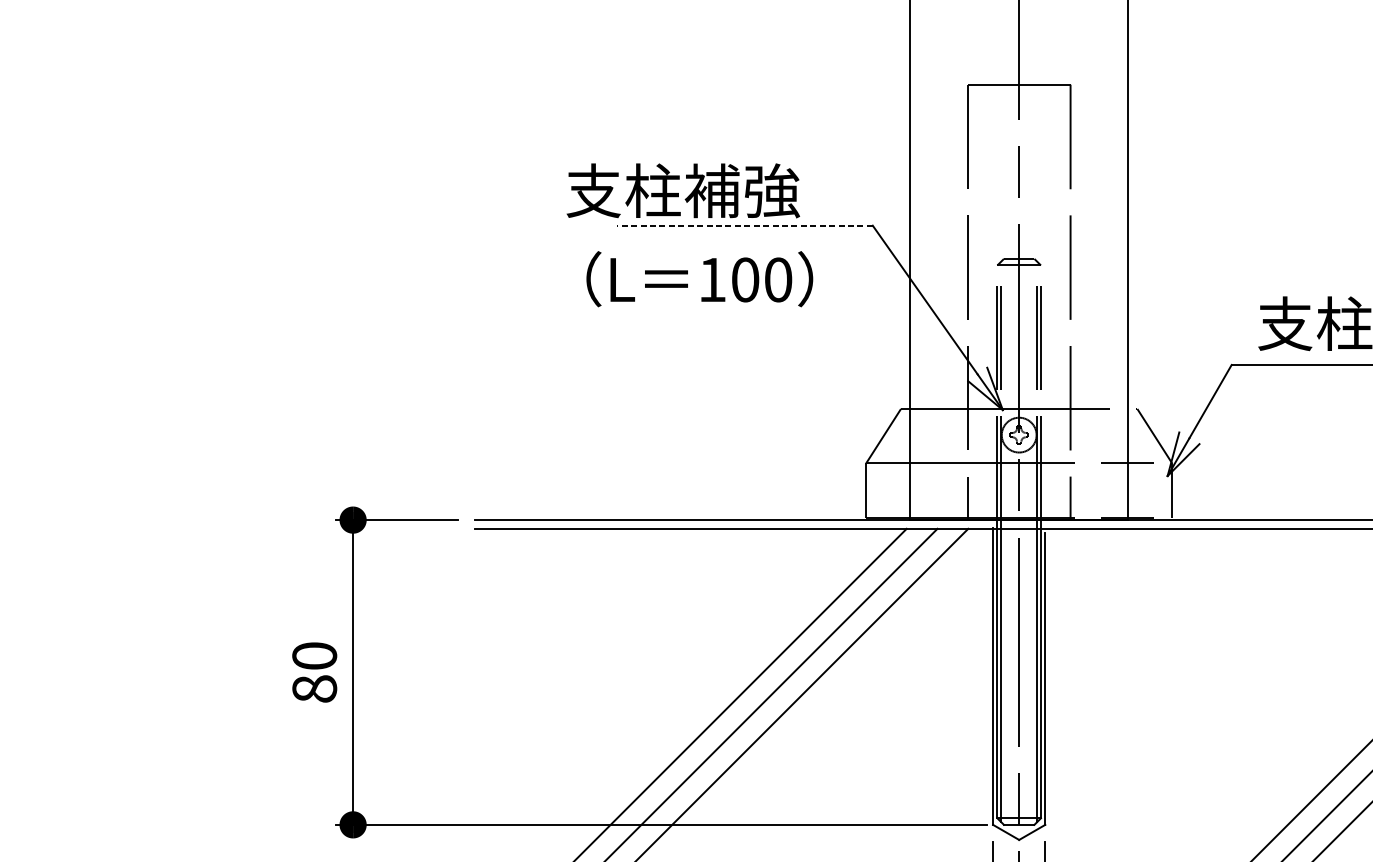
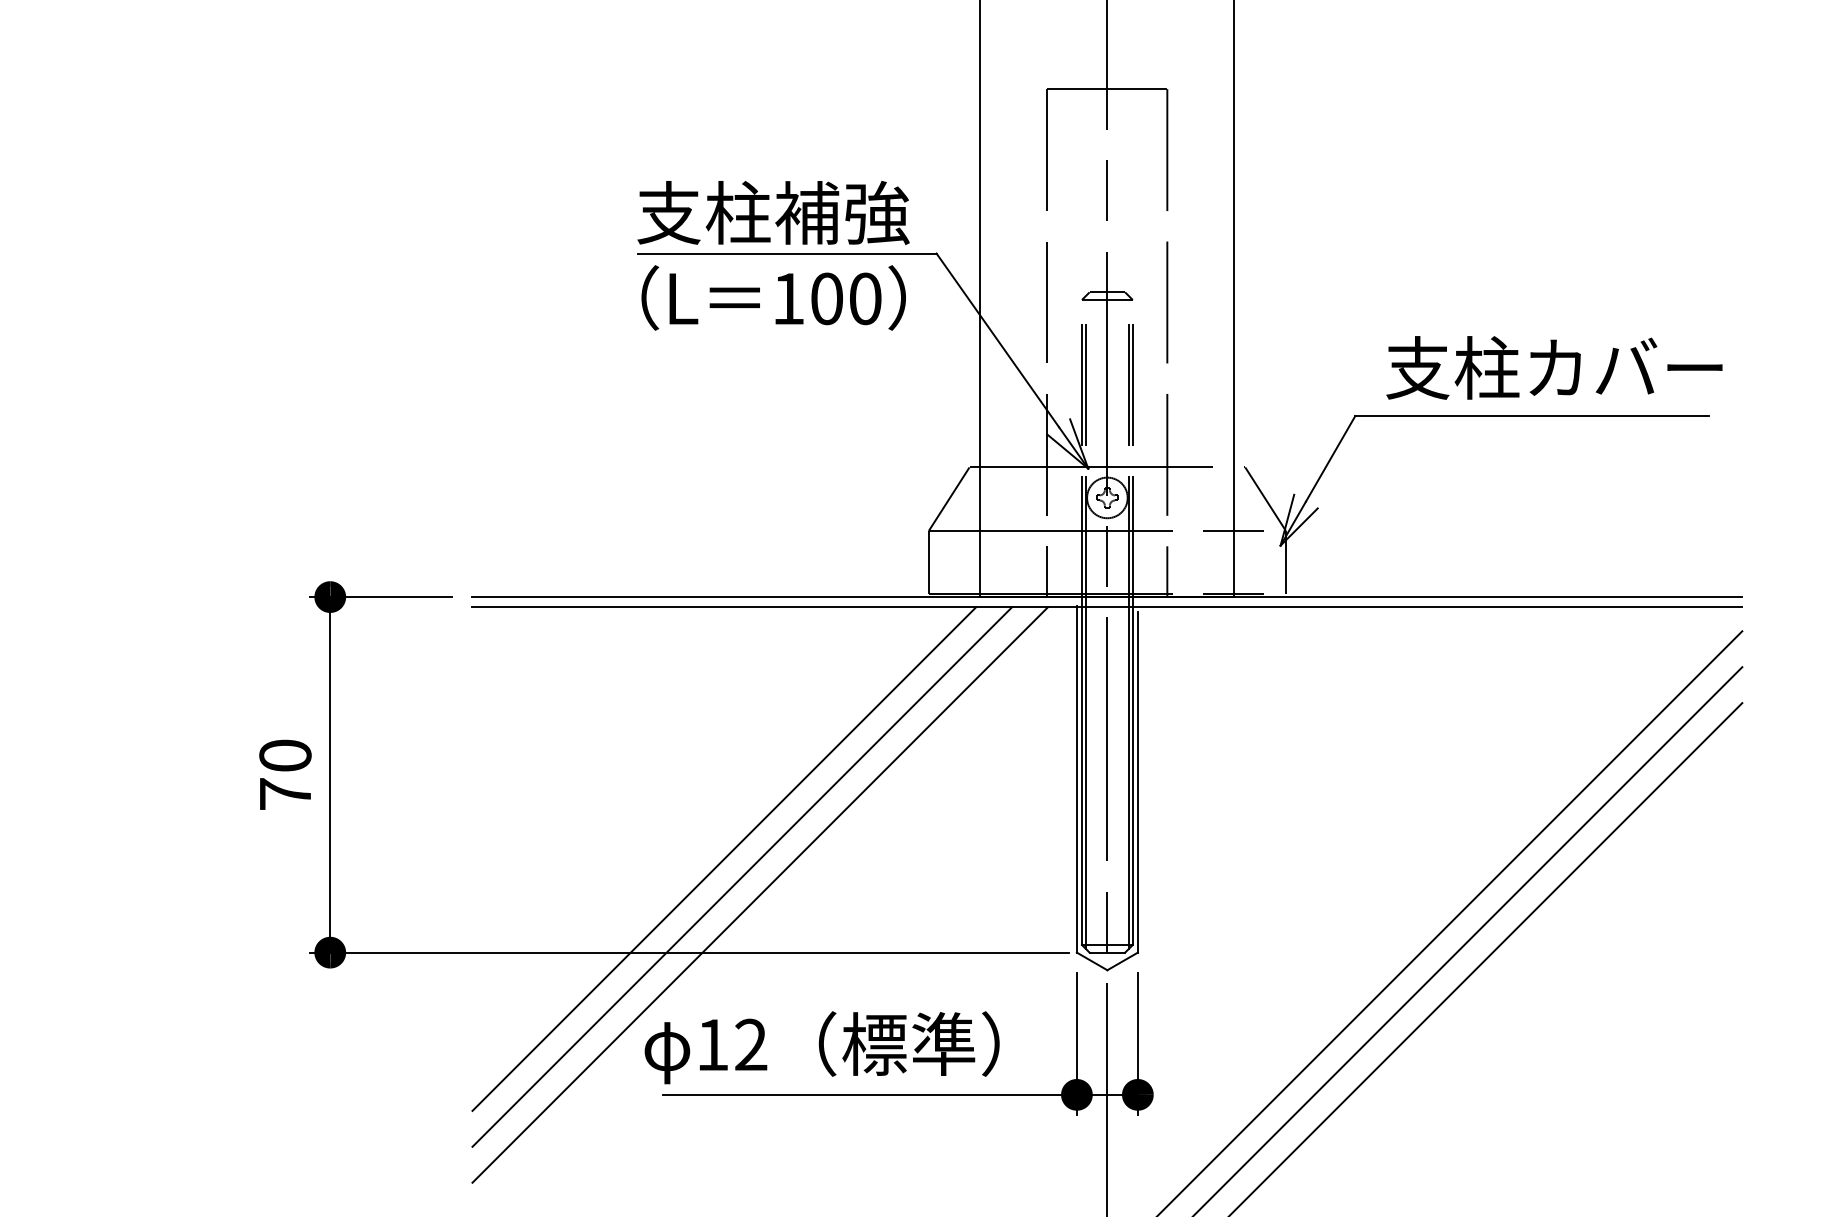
text: (683, 190) -> (773, 212), moved
line: (744, 225) -> (786, 253), dashed -> solid
text: (699, 278) -> (773, 297), moved
text: (314, 689) -> (285, 794), 80 -> 70

